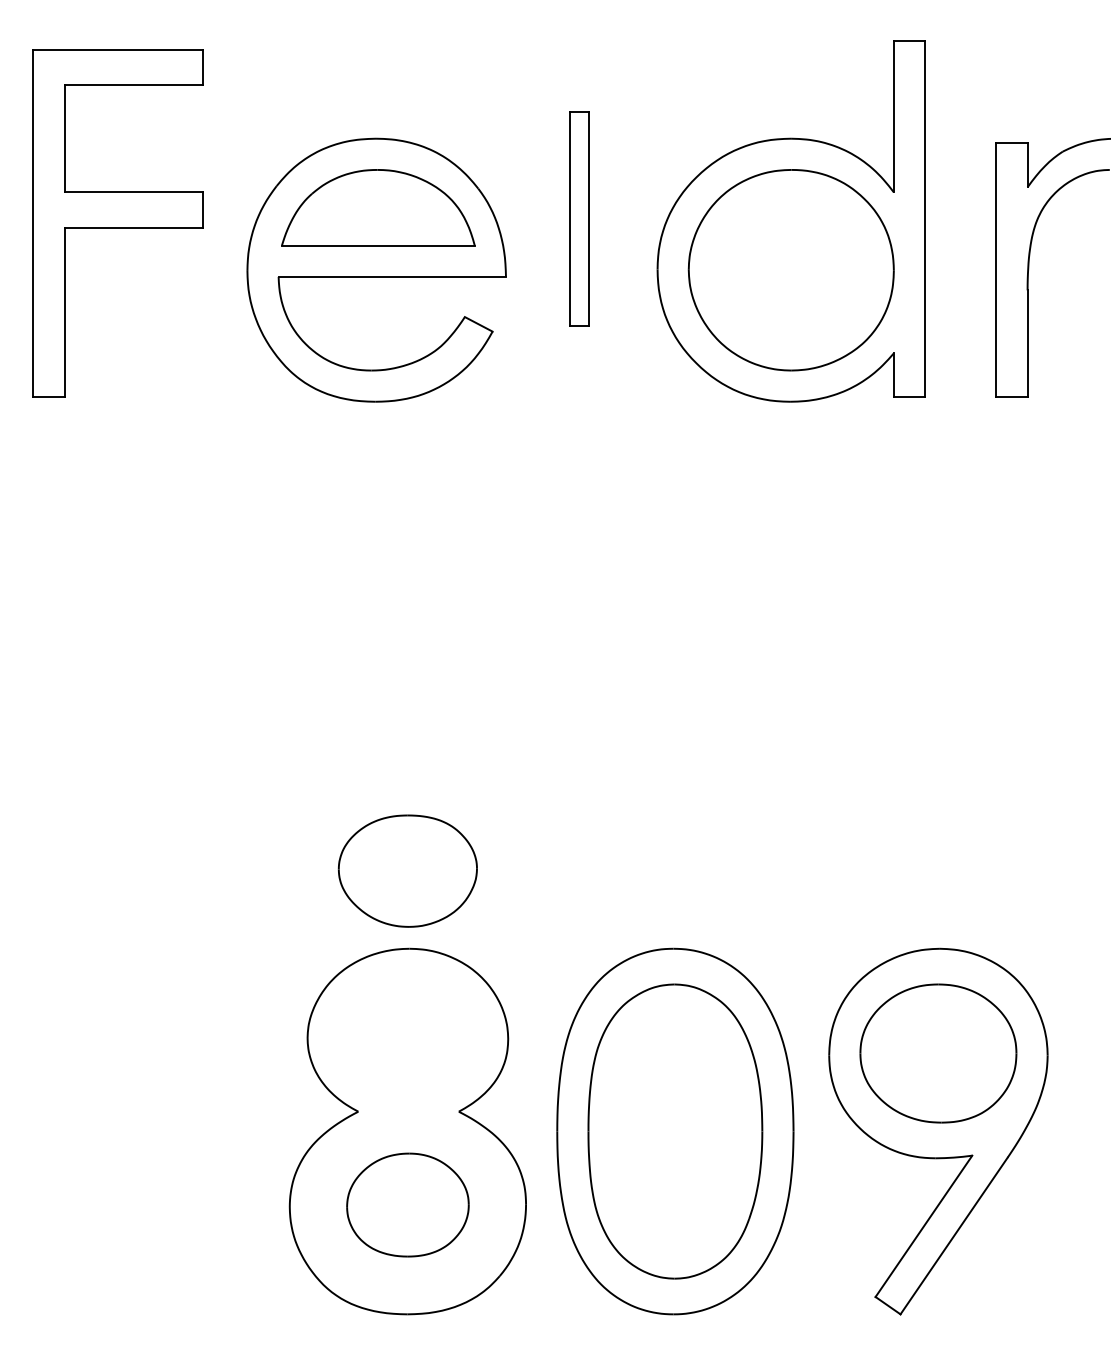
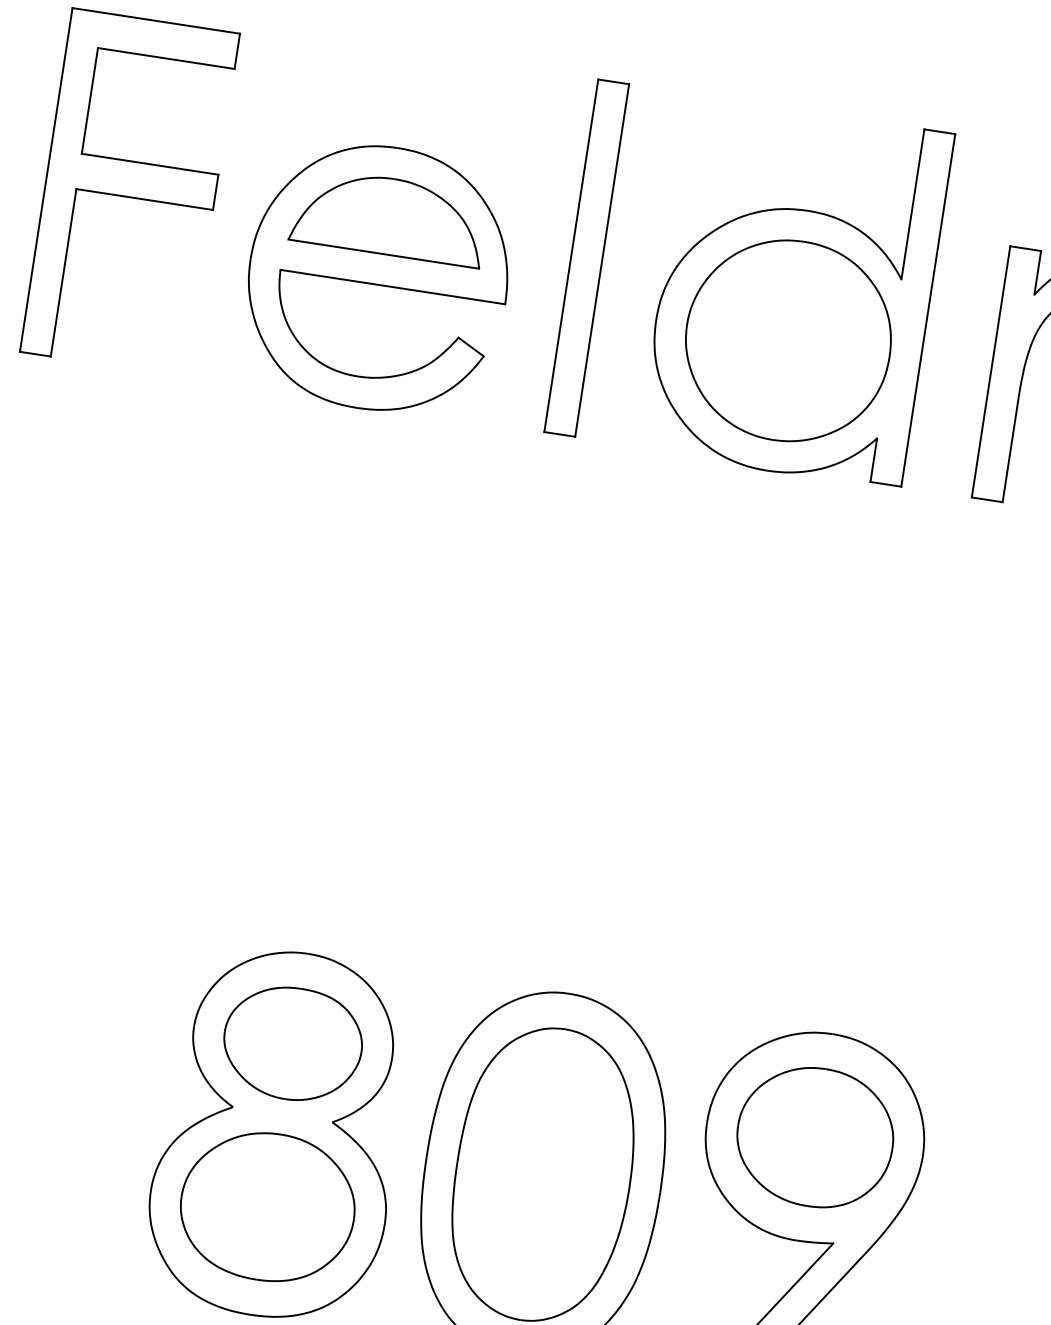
part: (579, 218) -> (586, 257), size x1.67
part: (407, 870) -> (292, 1043), moved
part: (407, 1204) -> (267, 1206), size x1.43

